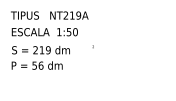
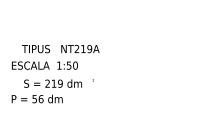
text: (49, 15) -> (60, 48), moved
text: (40, 50) -> (52, 83), moved

